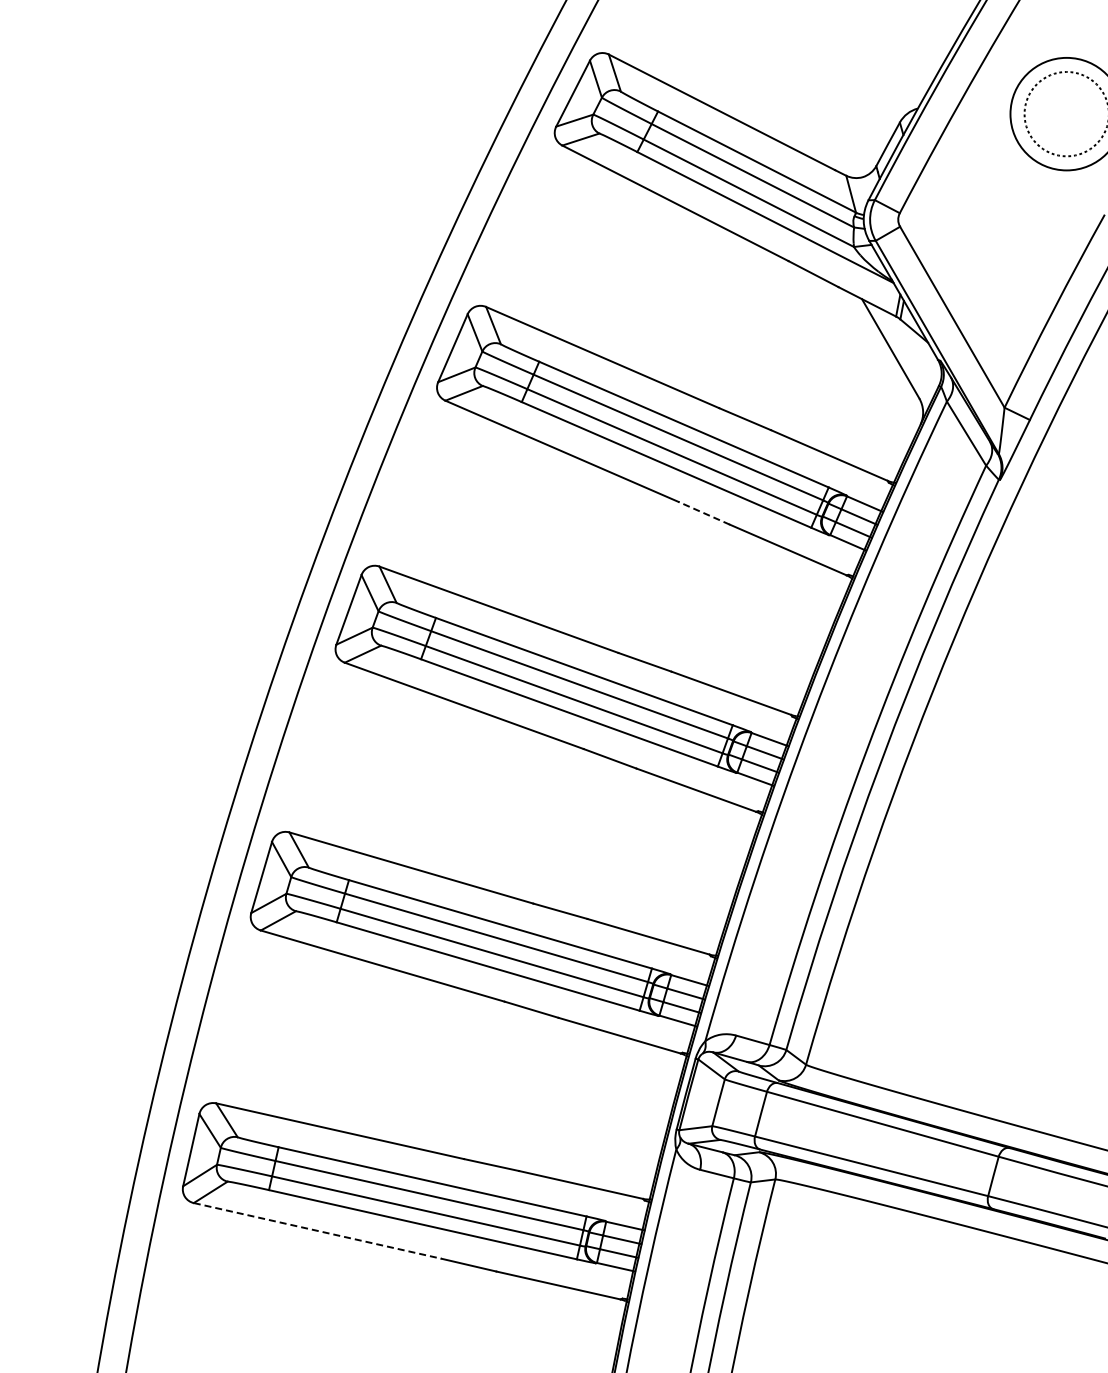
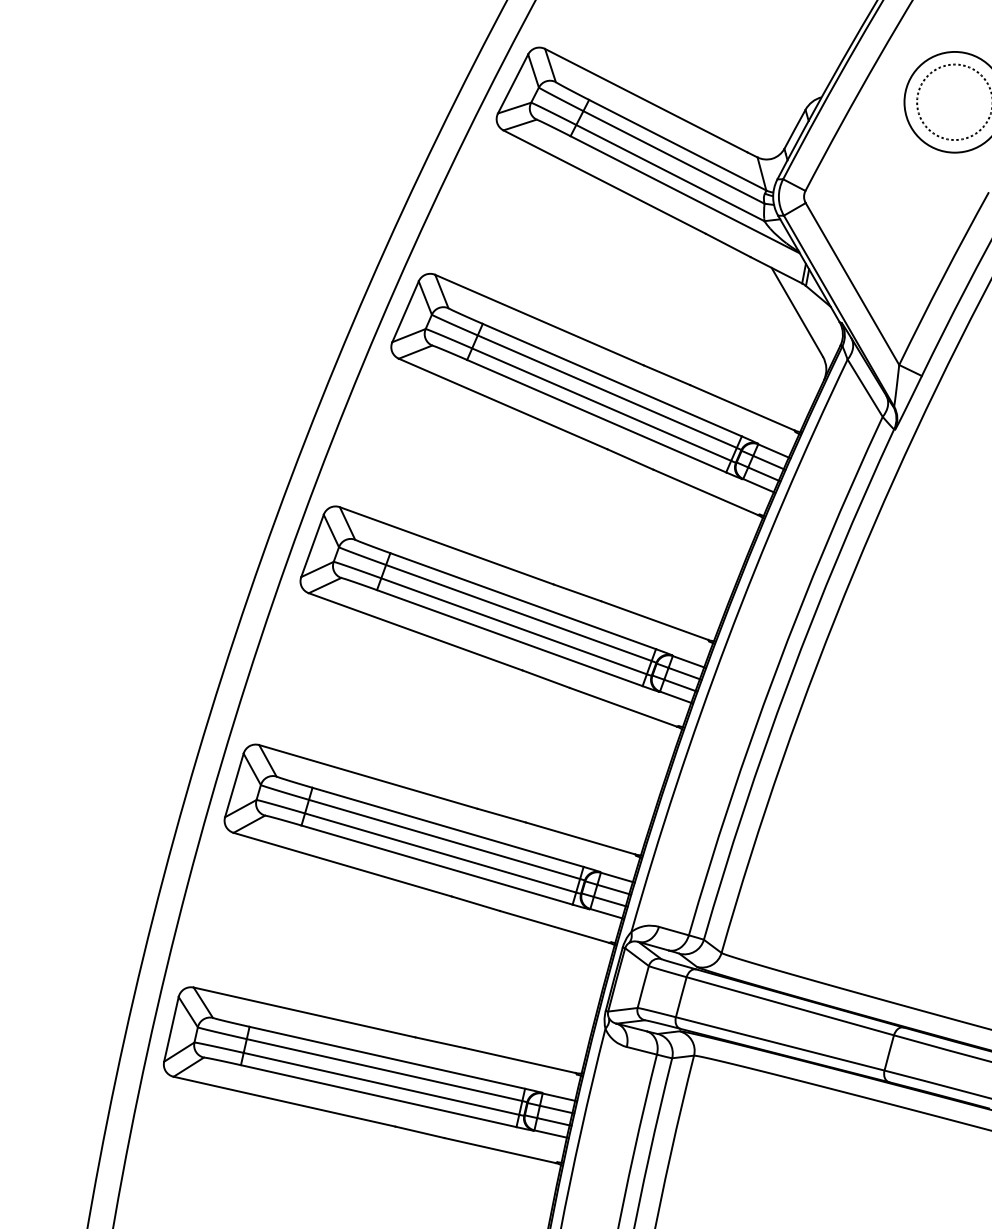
line: (703, 513) -> (629, 459), dashed -> solid
line: (318, 1231) -> (285, 1102), dashed -> solid

